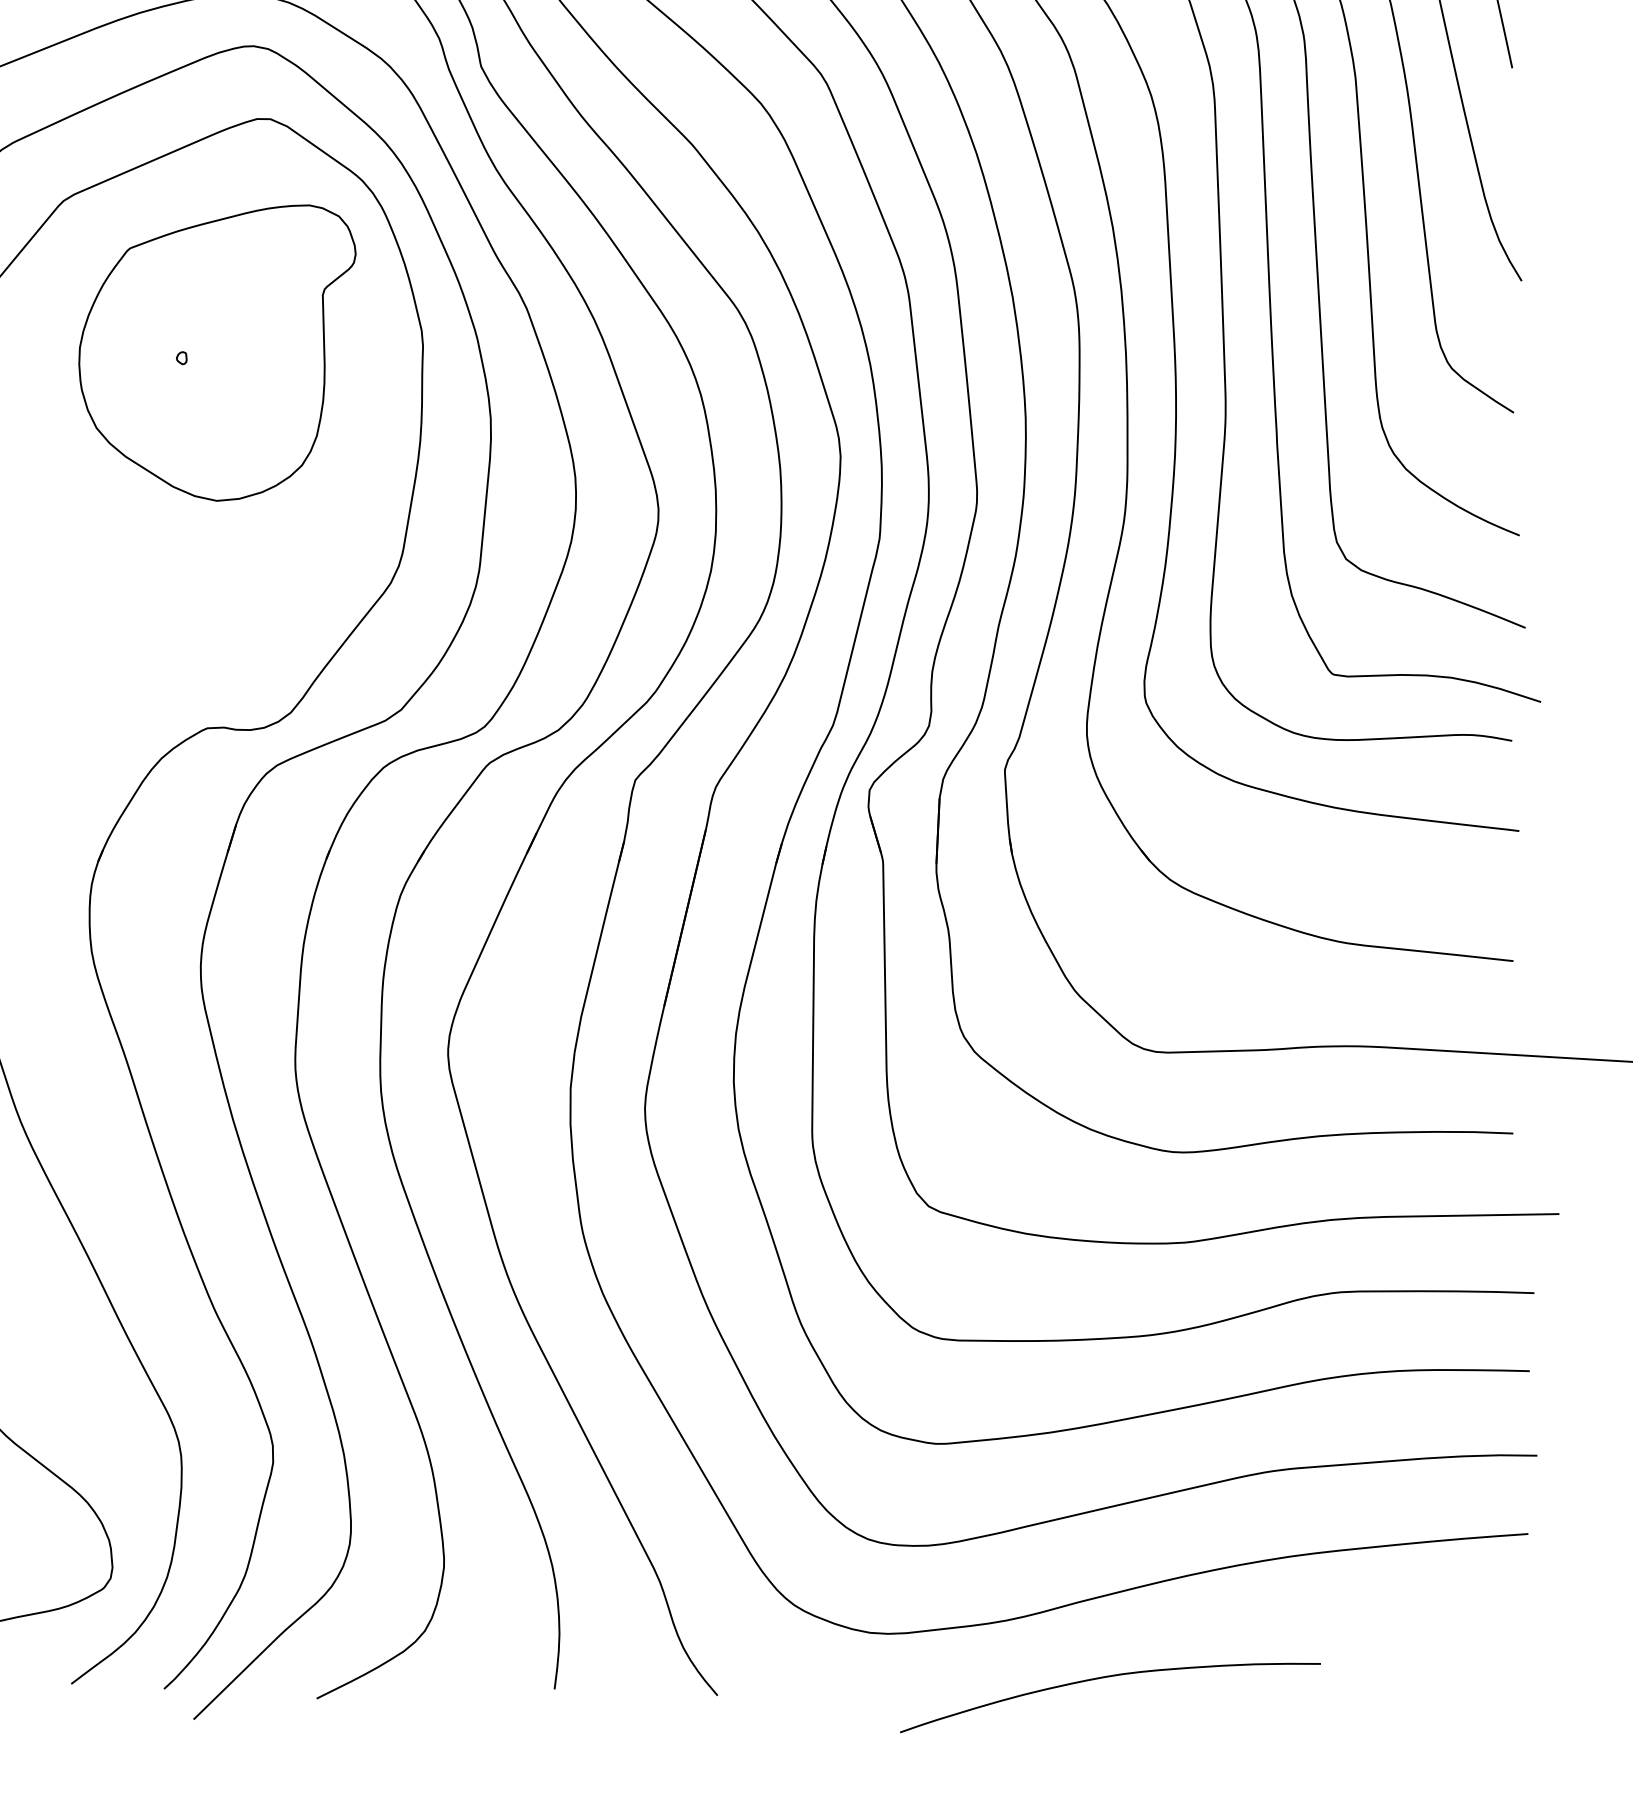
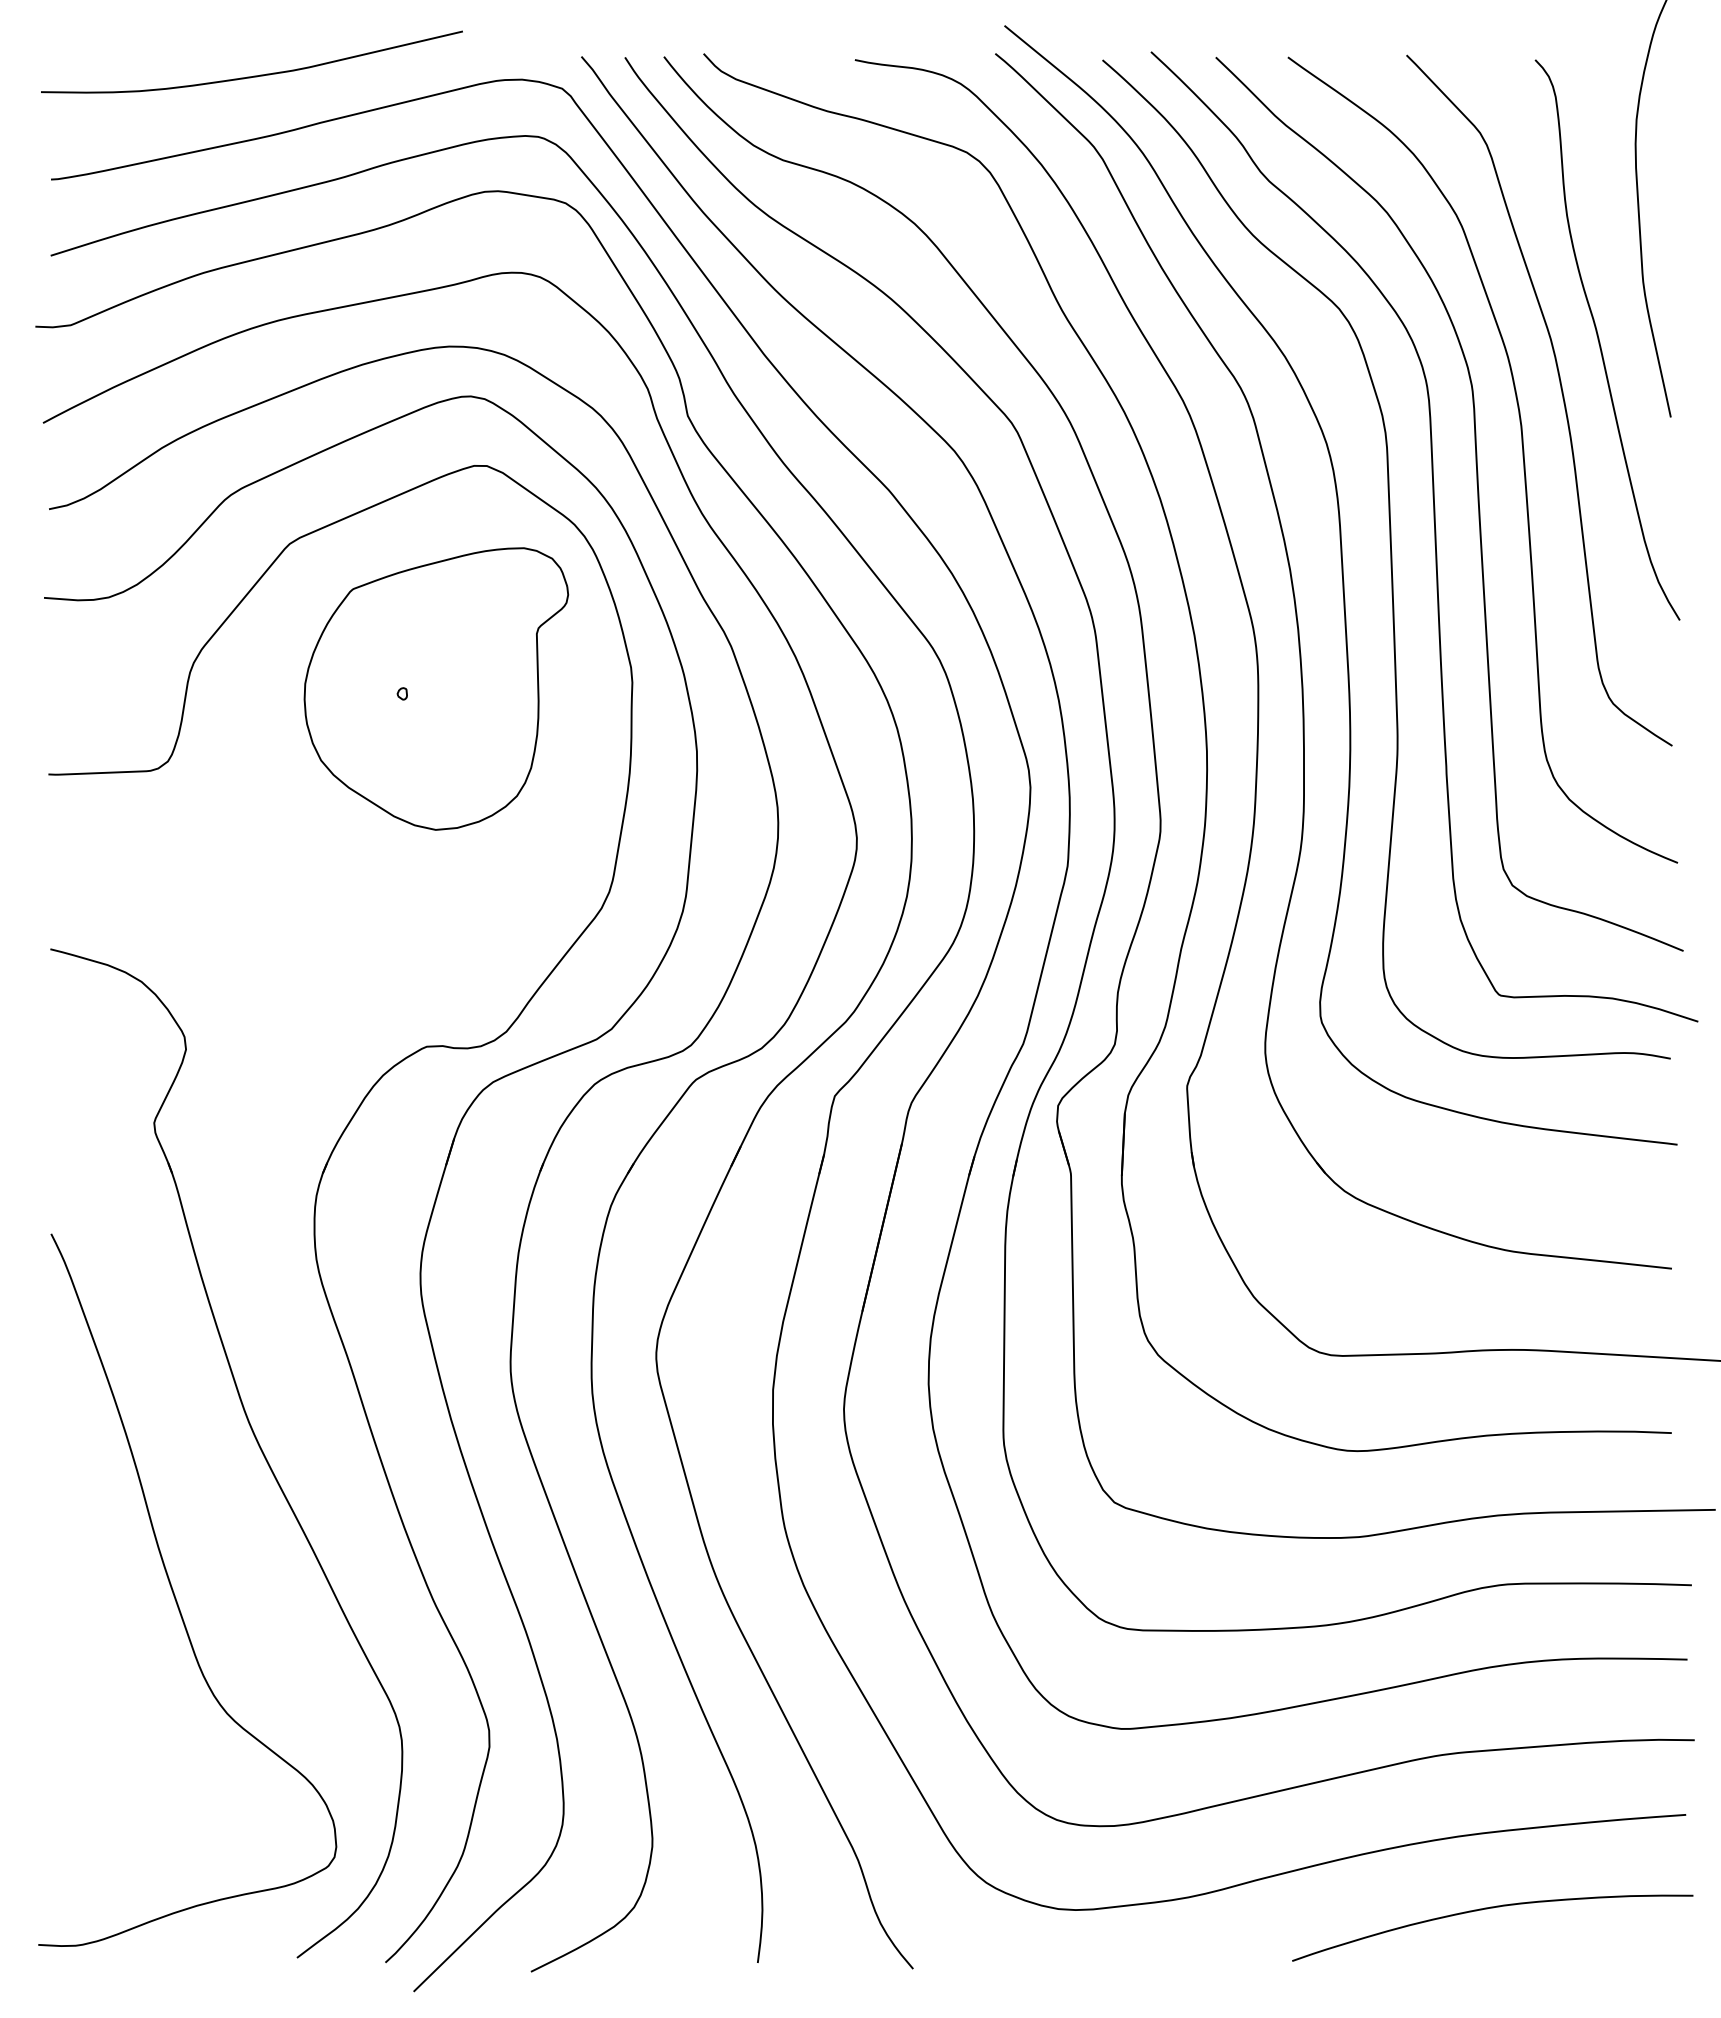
curve: (1104, 1678) -> (1487, 1909), moved

